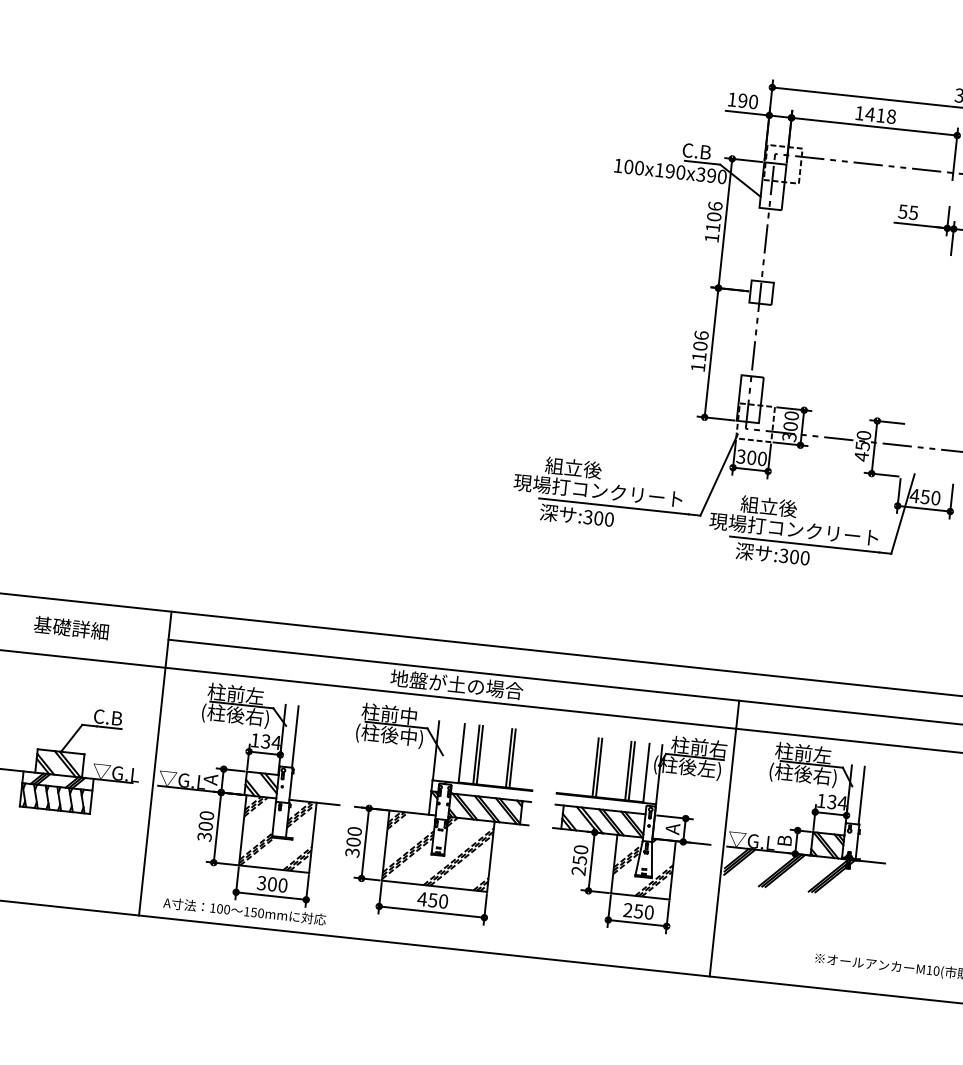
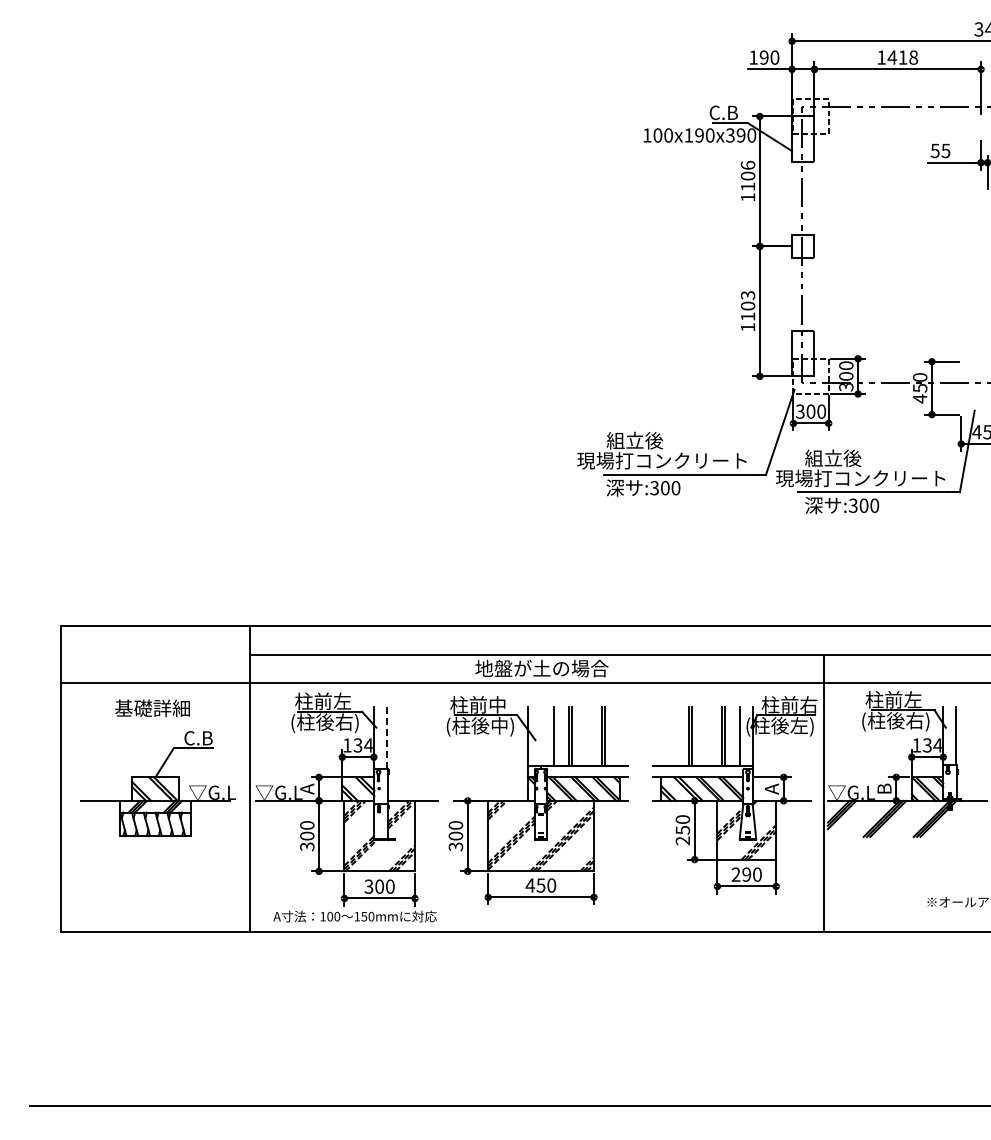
text: (700, 335) -> (747, 295), 1106 -> 1103
text: (71, 628) -> (152, 708), moved
line: (295, 736) -> (386, 737), solid -> dashed
text: (638, 911) -> (746, 874), 250 -> 290

